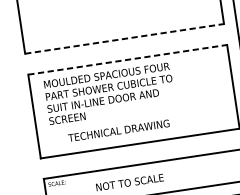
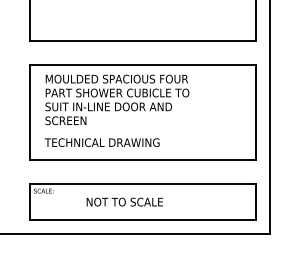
line: (125, 38) -> (143, 41), dashed -> solid
line: (128, 59) -> (143, 65), dashed -> solid
text: (118, 130) -> (101, 142), moved

